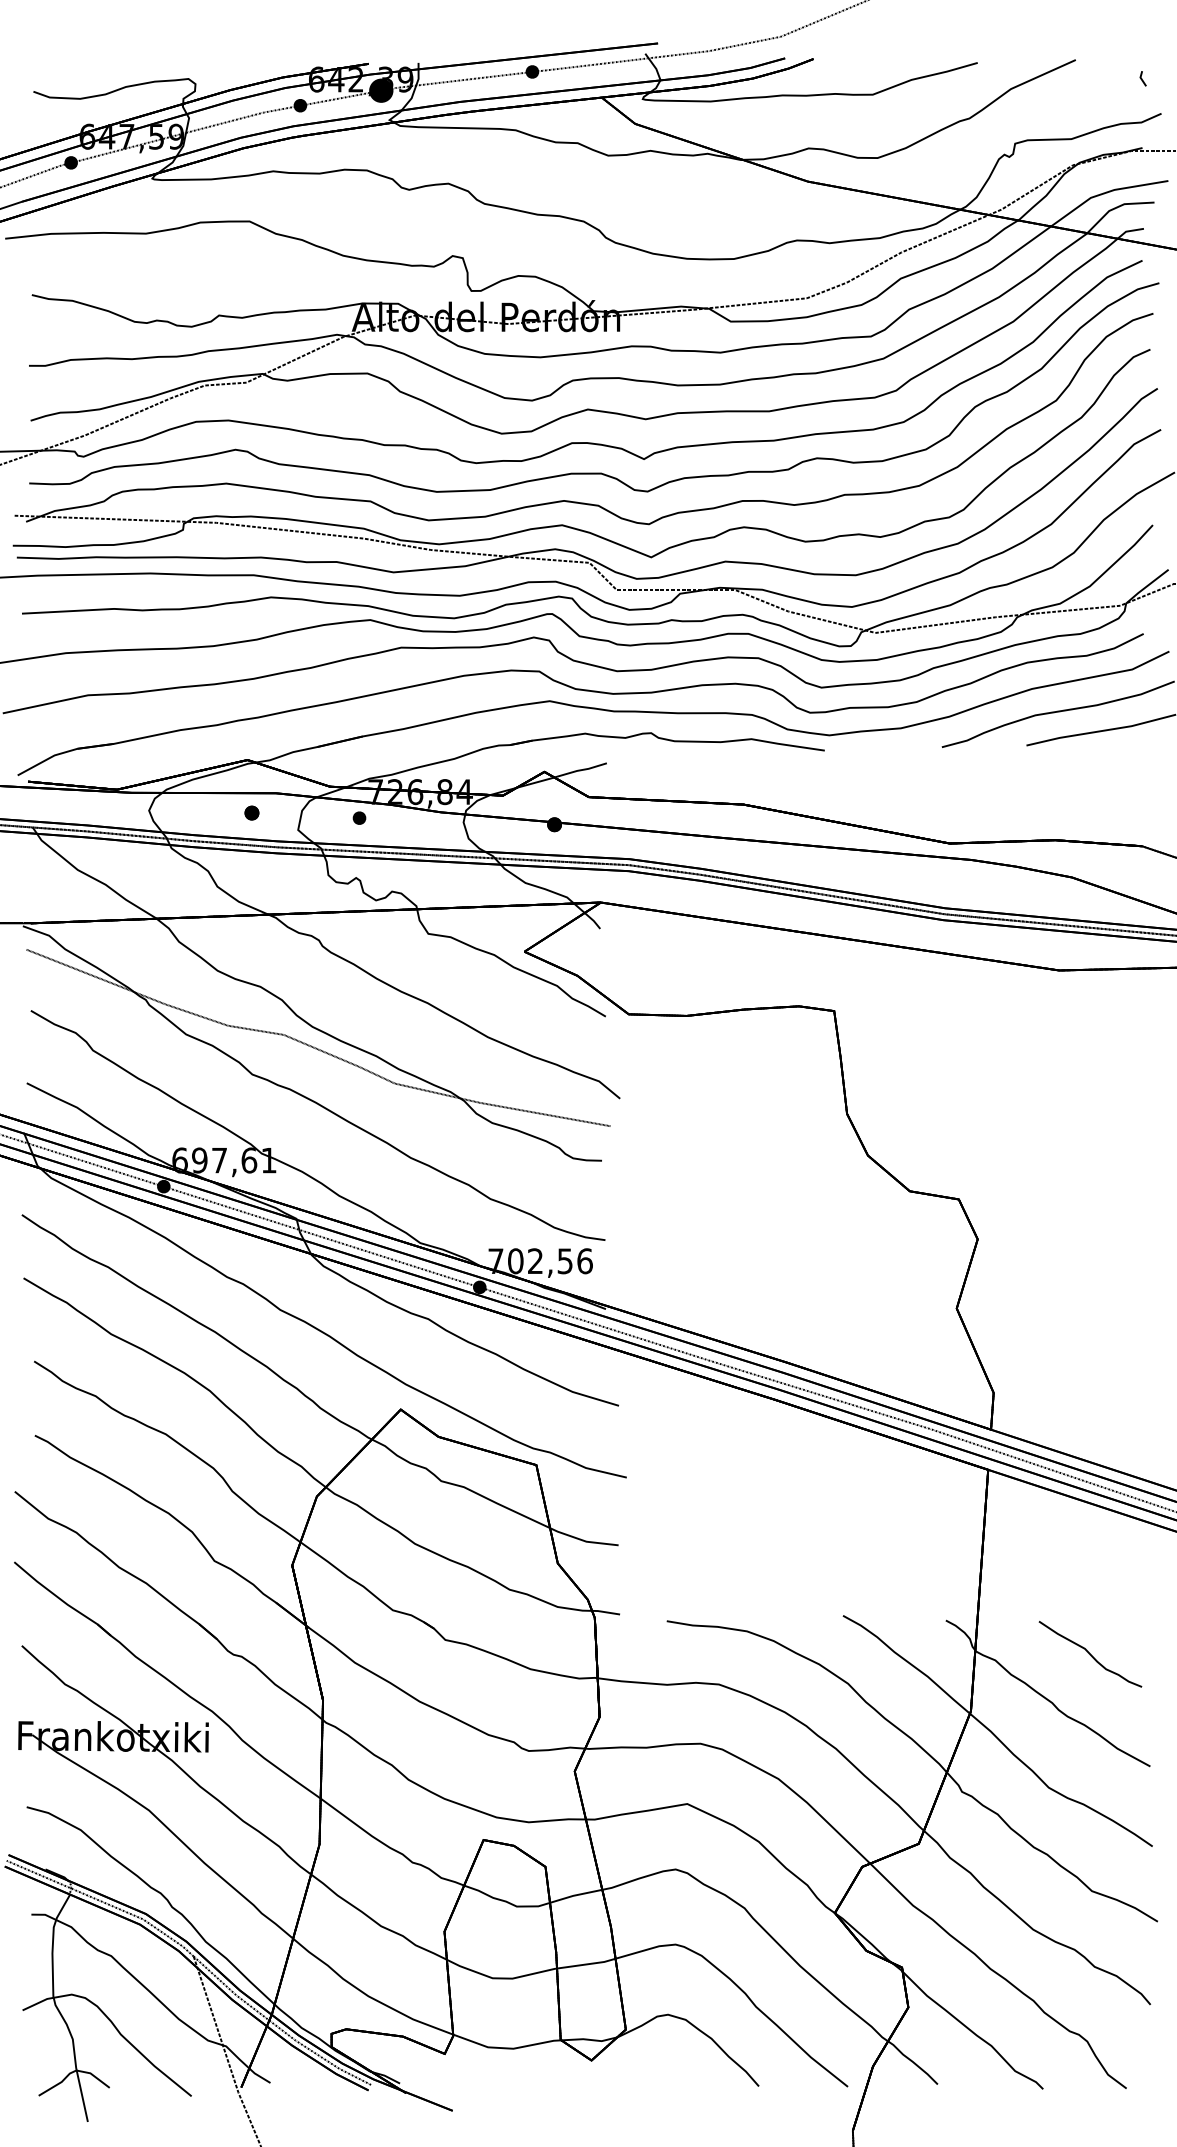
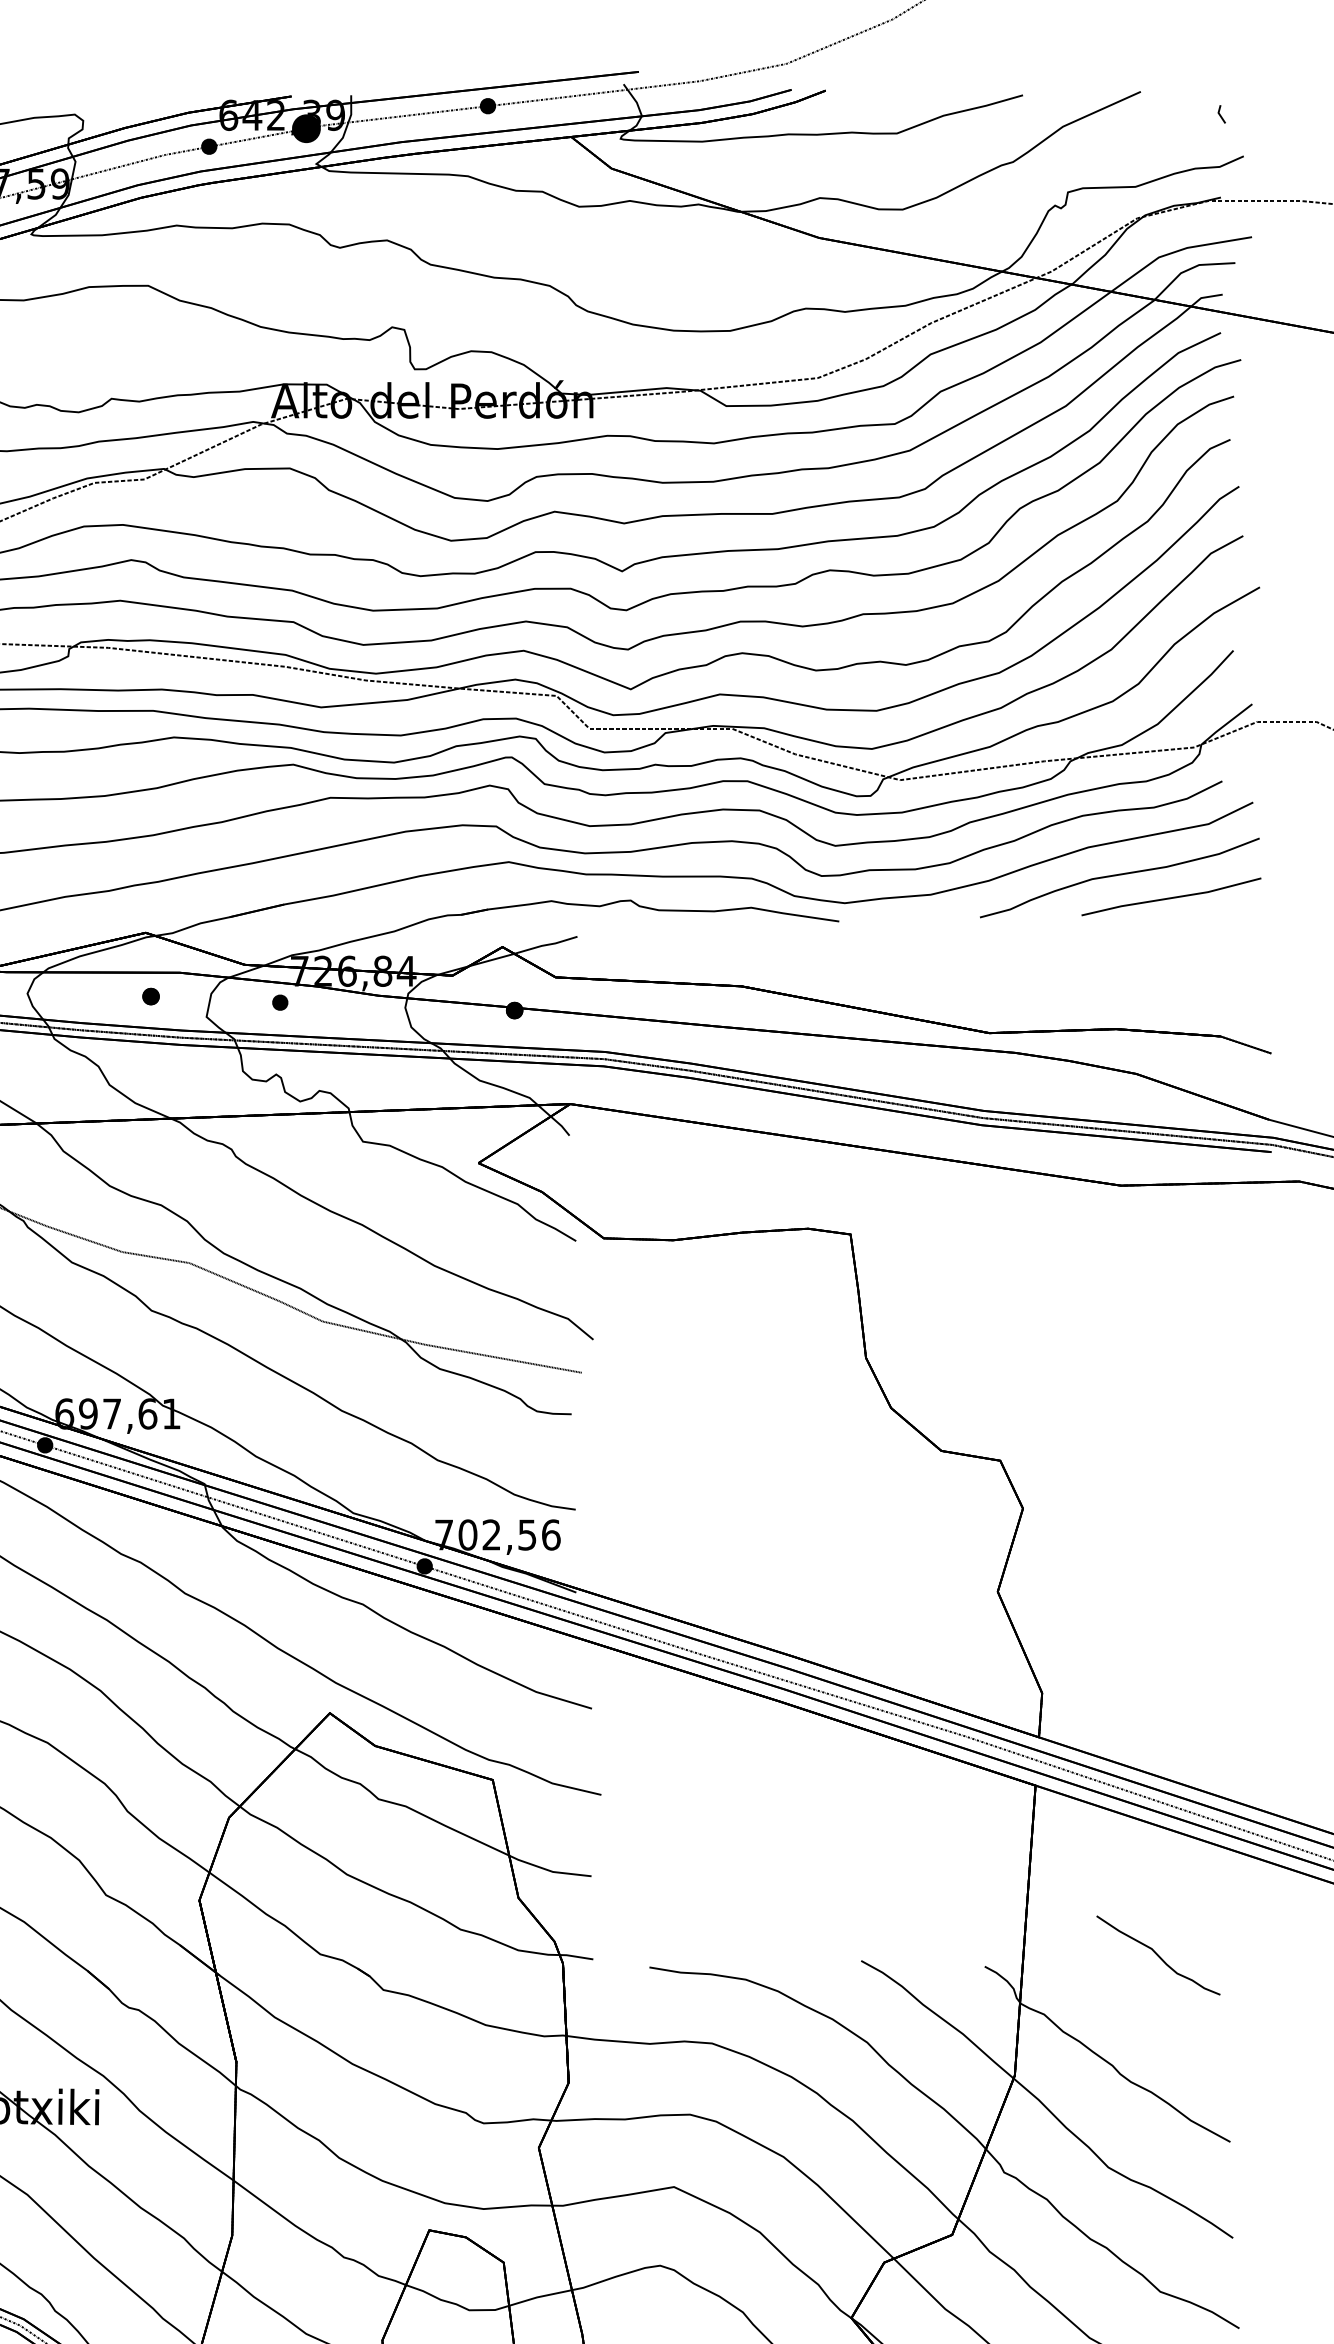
curve: (1090, 1654) -> (1158, 1955), moved

